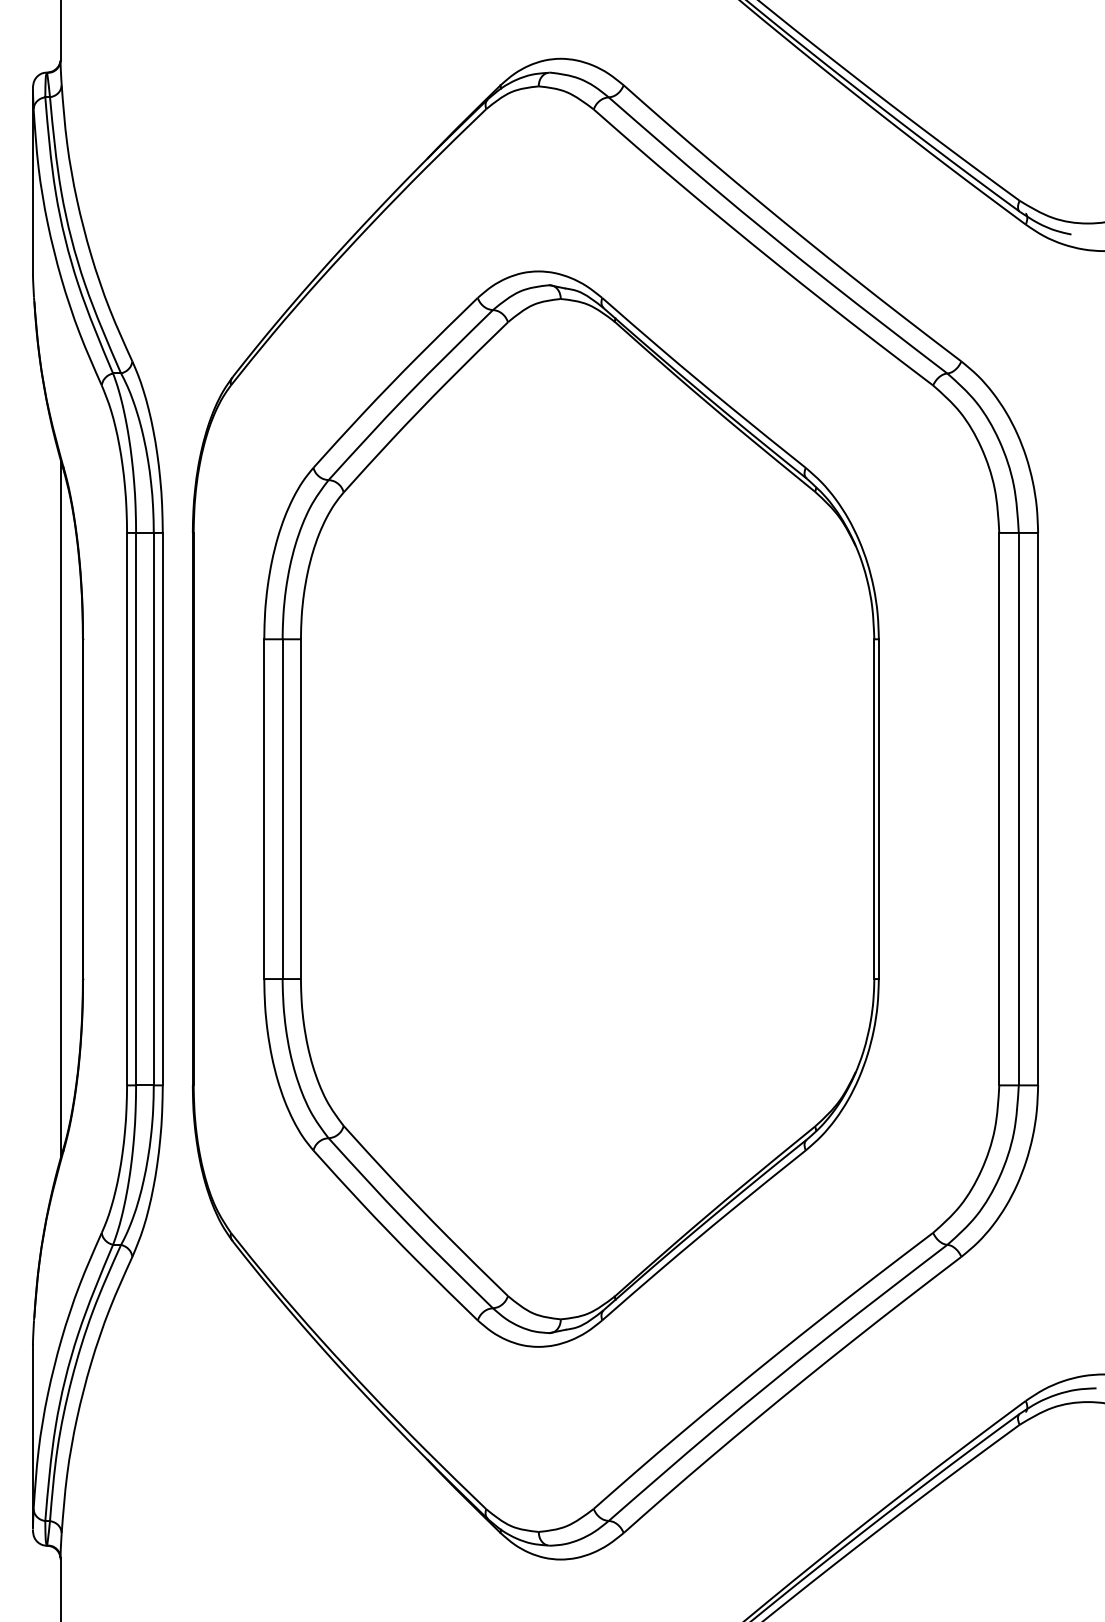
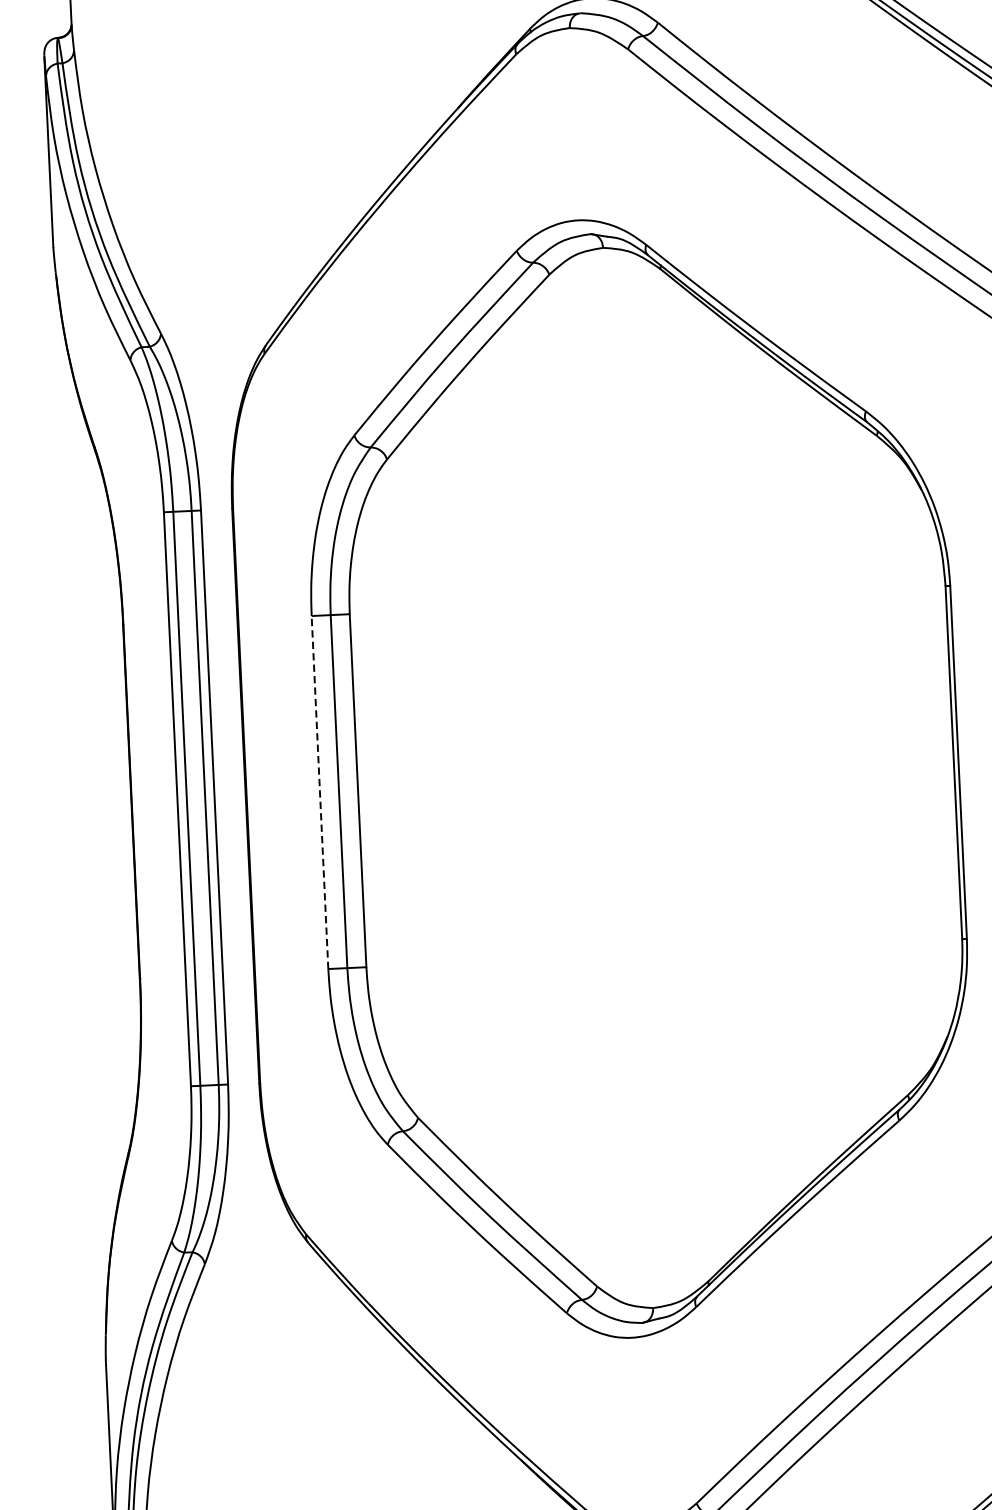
line: (60, 808) -> (108, 801), removed
line: (264, 809) -> (320, 792), solid -> dashed

